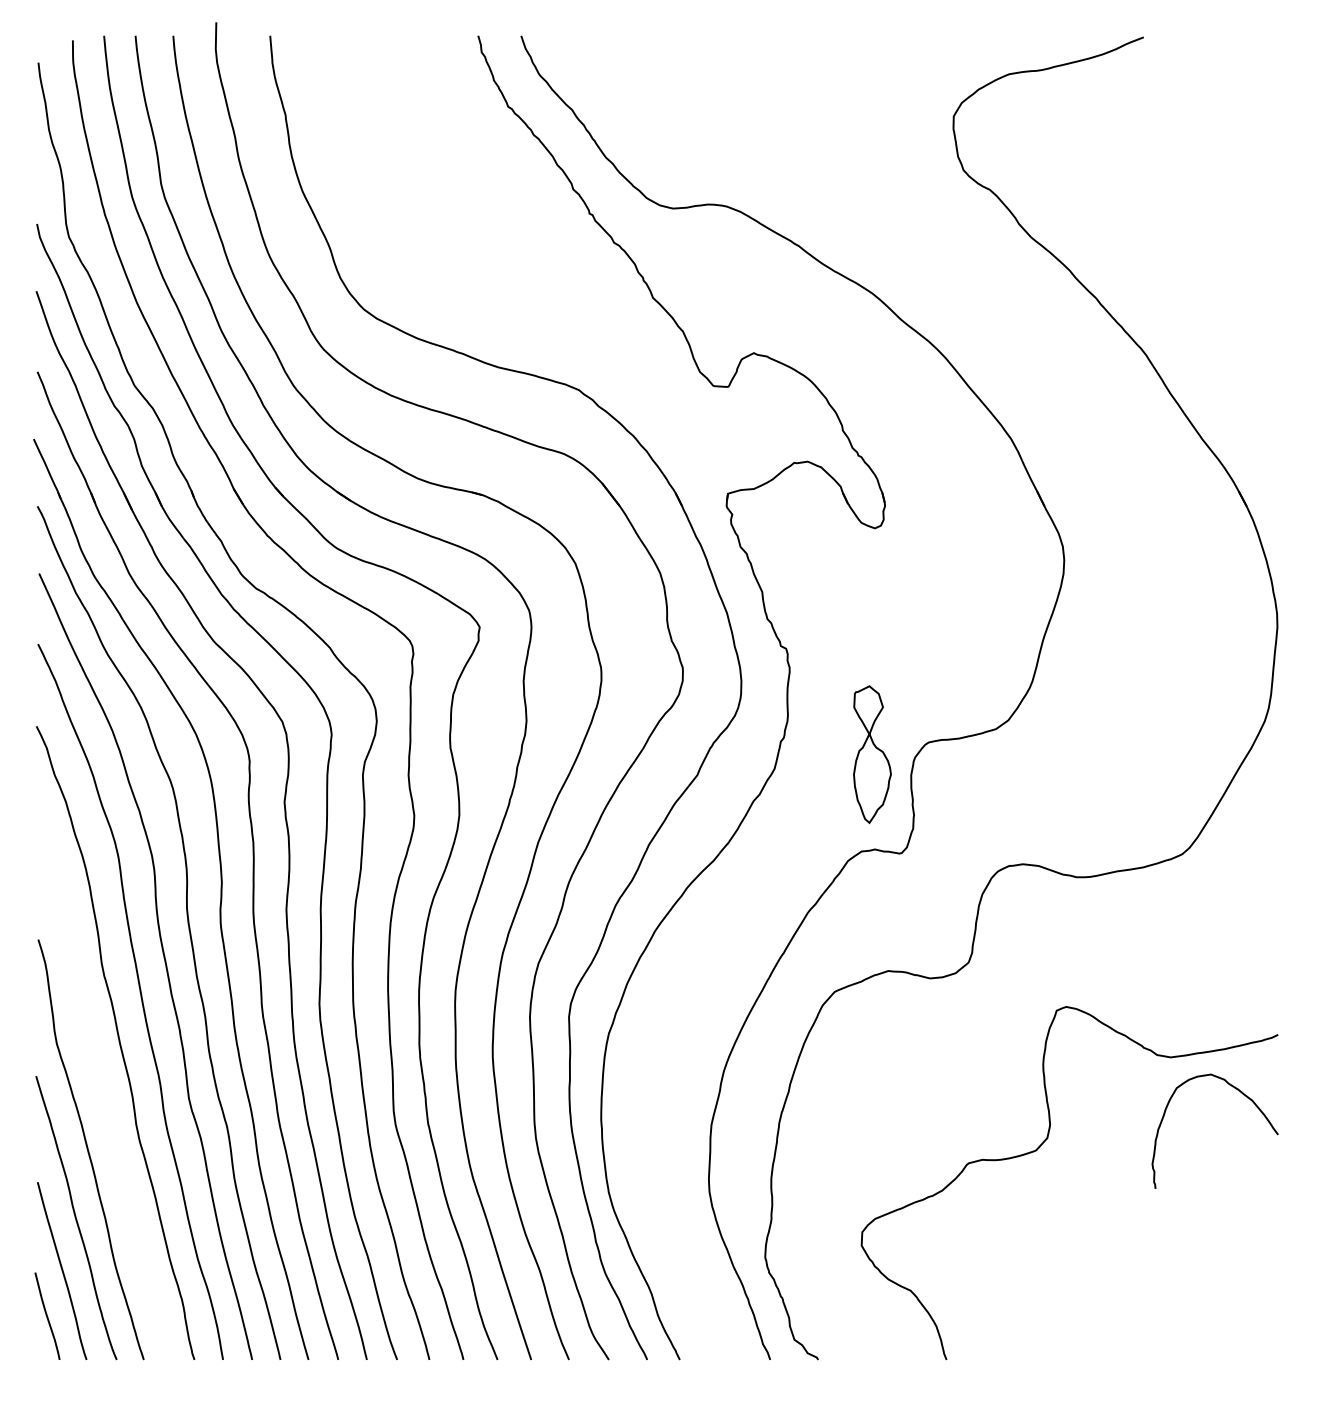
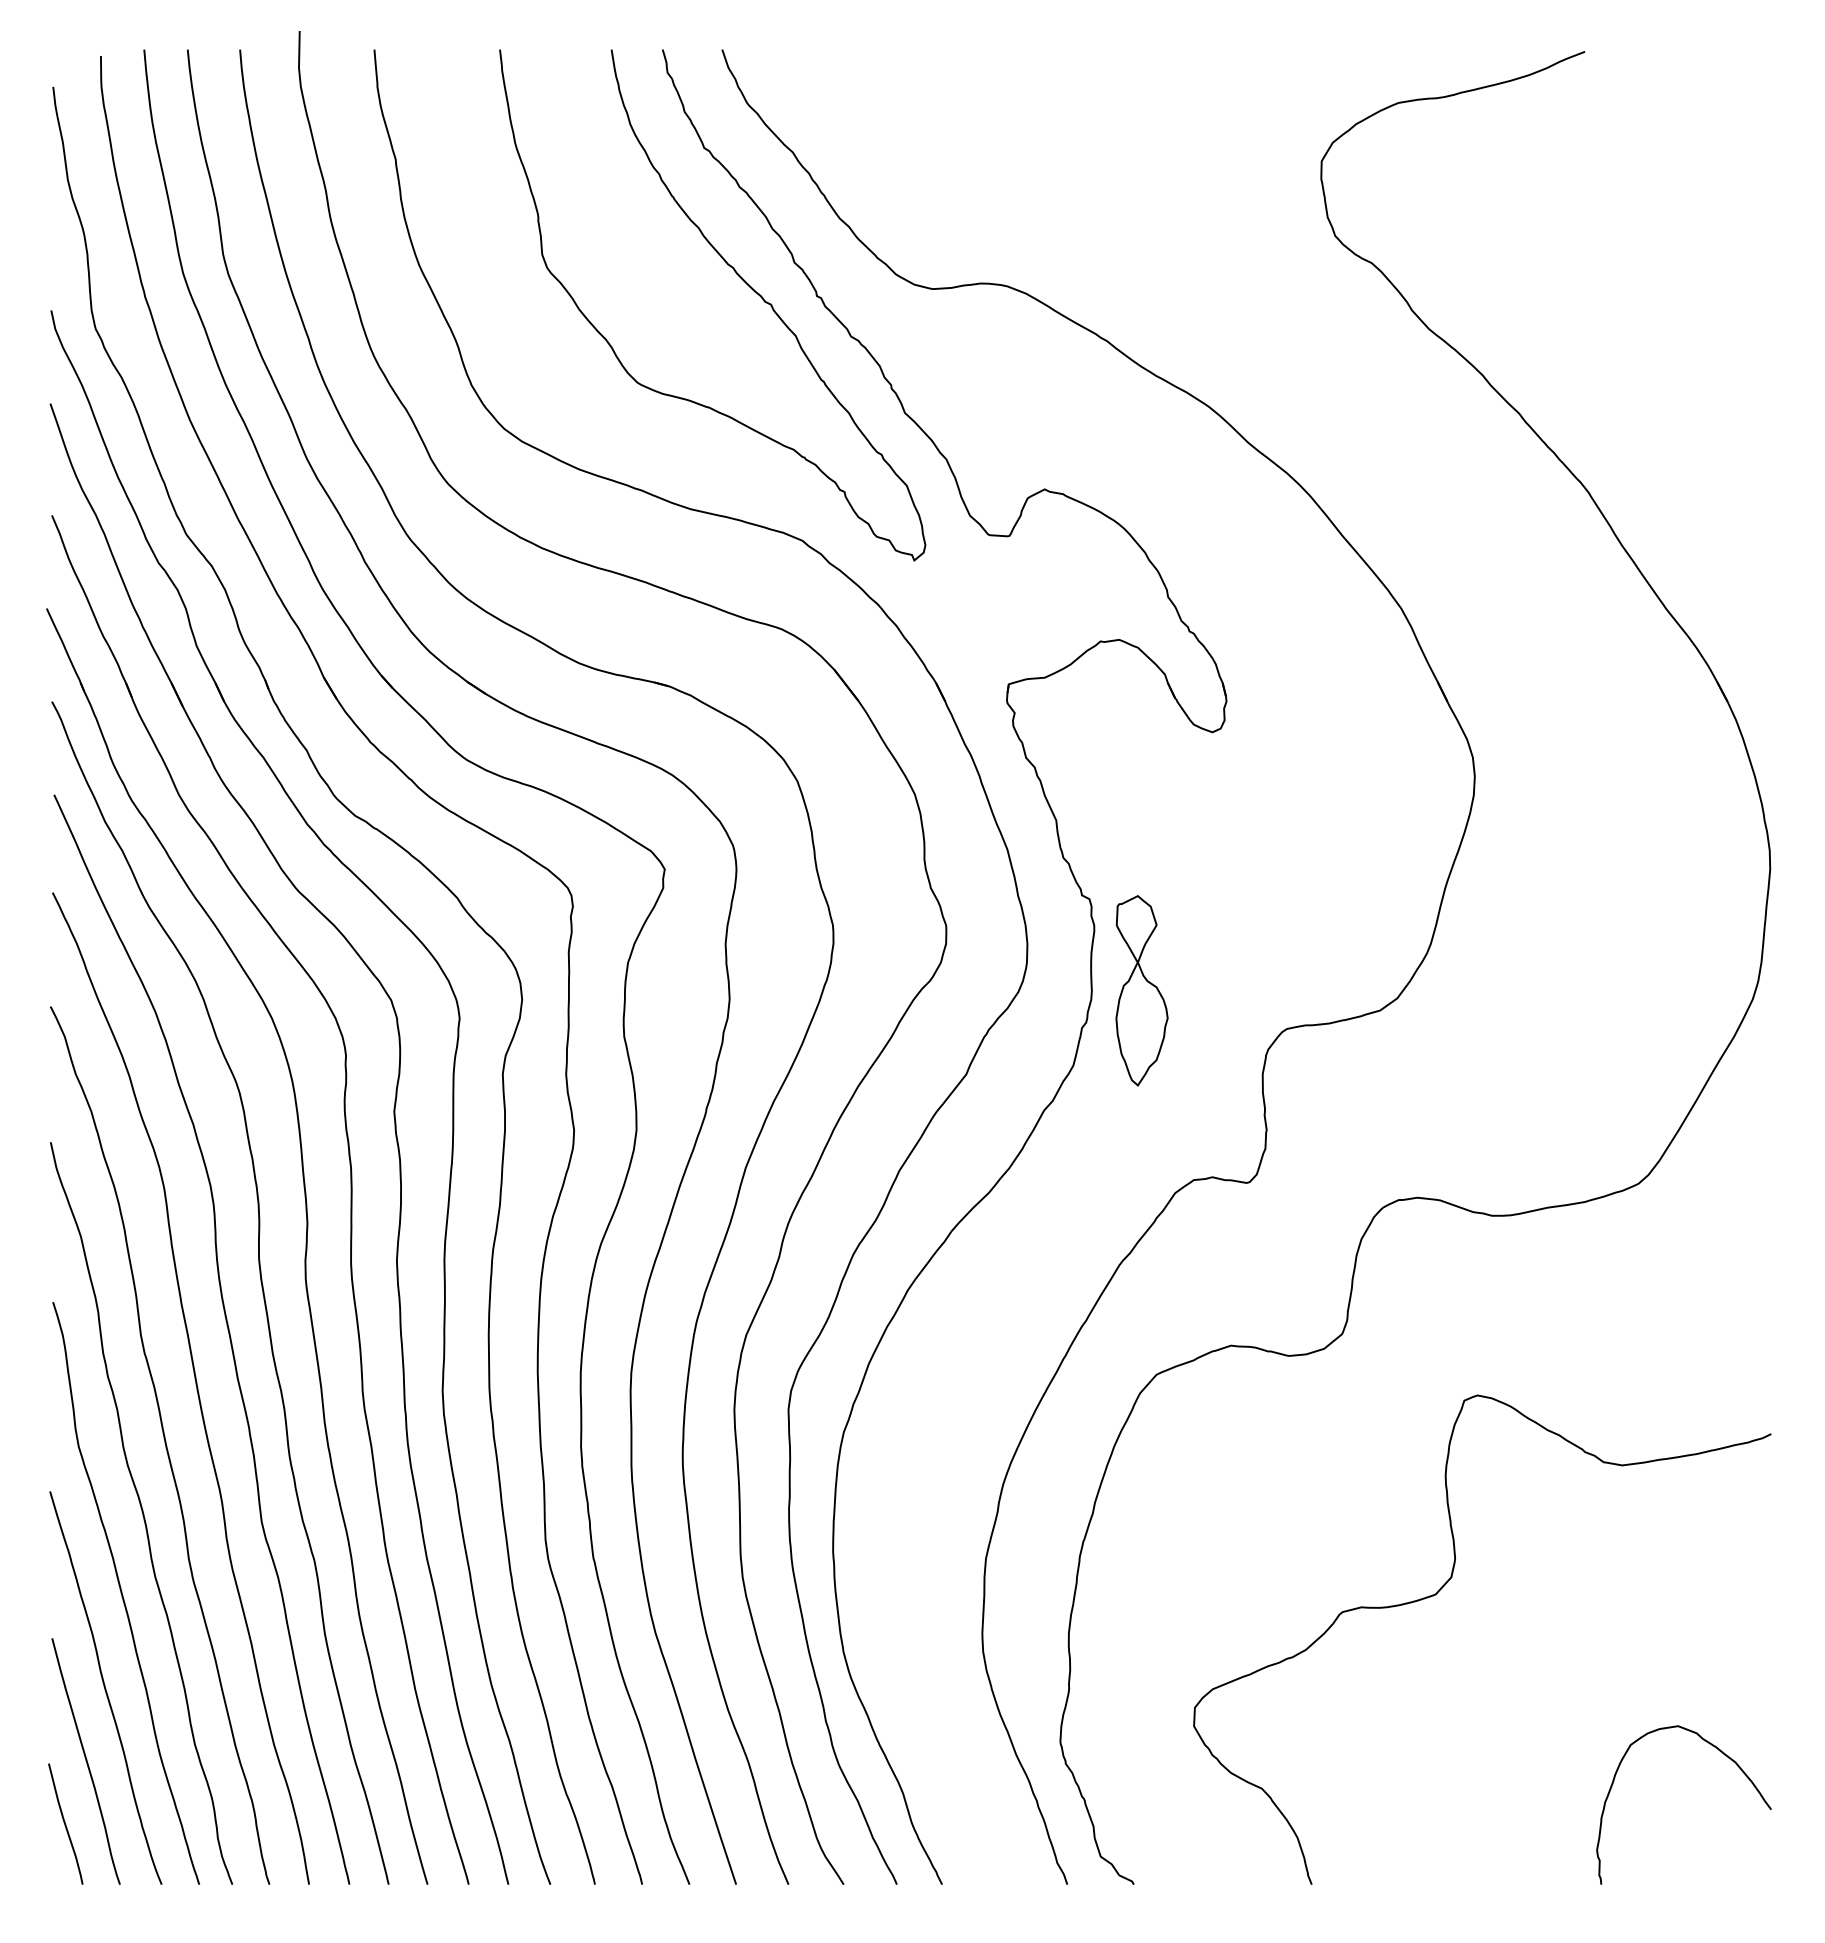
curve: (533, 200) -> (739, 277), added
part: (872, 754) -> (1141, 990), moved
curve: (102, 1092) -> (142, 1513), added
curve: (1244, 1095) -> (1724, 1755), moved

